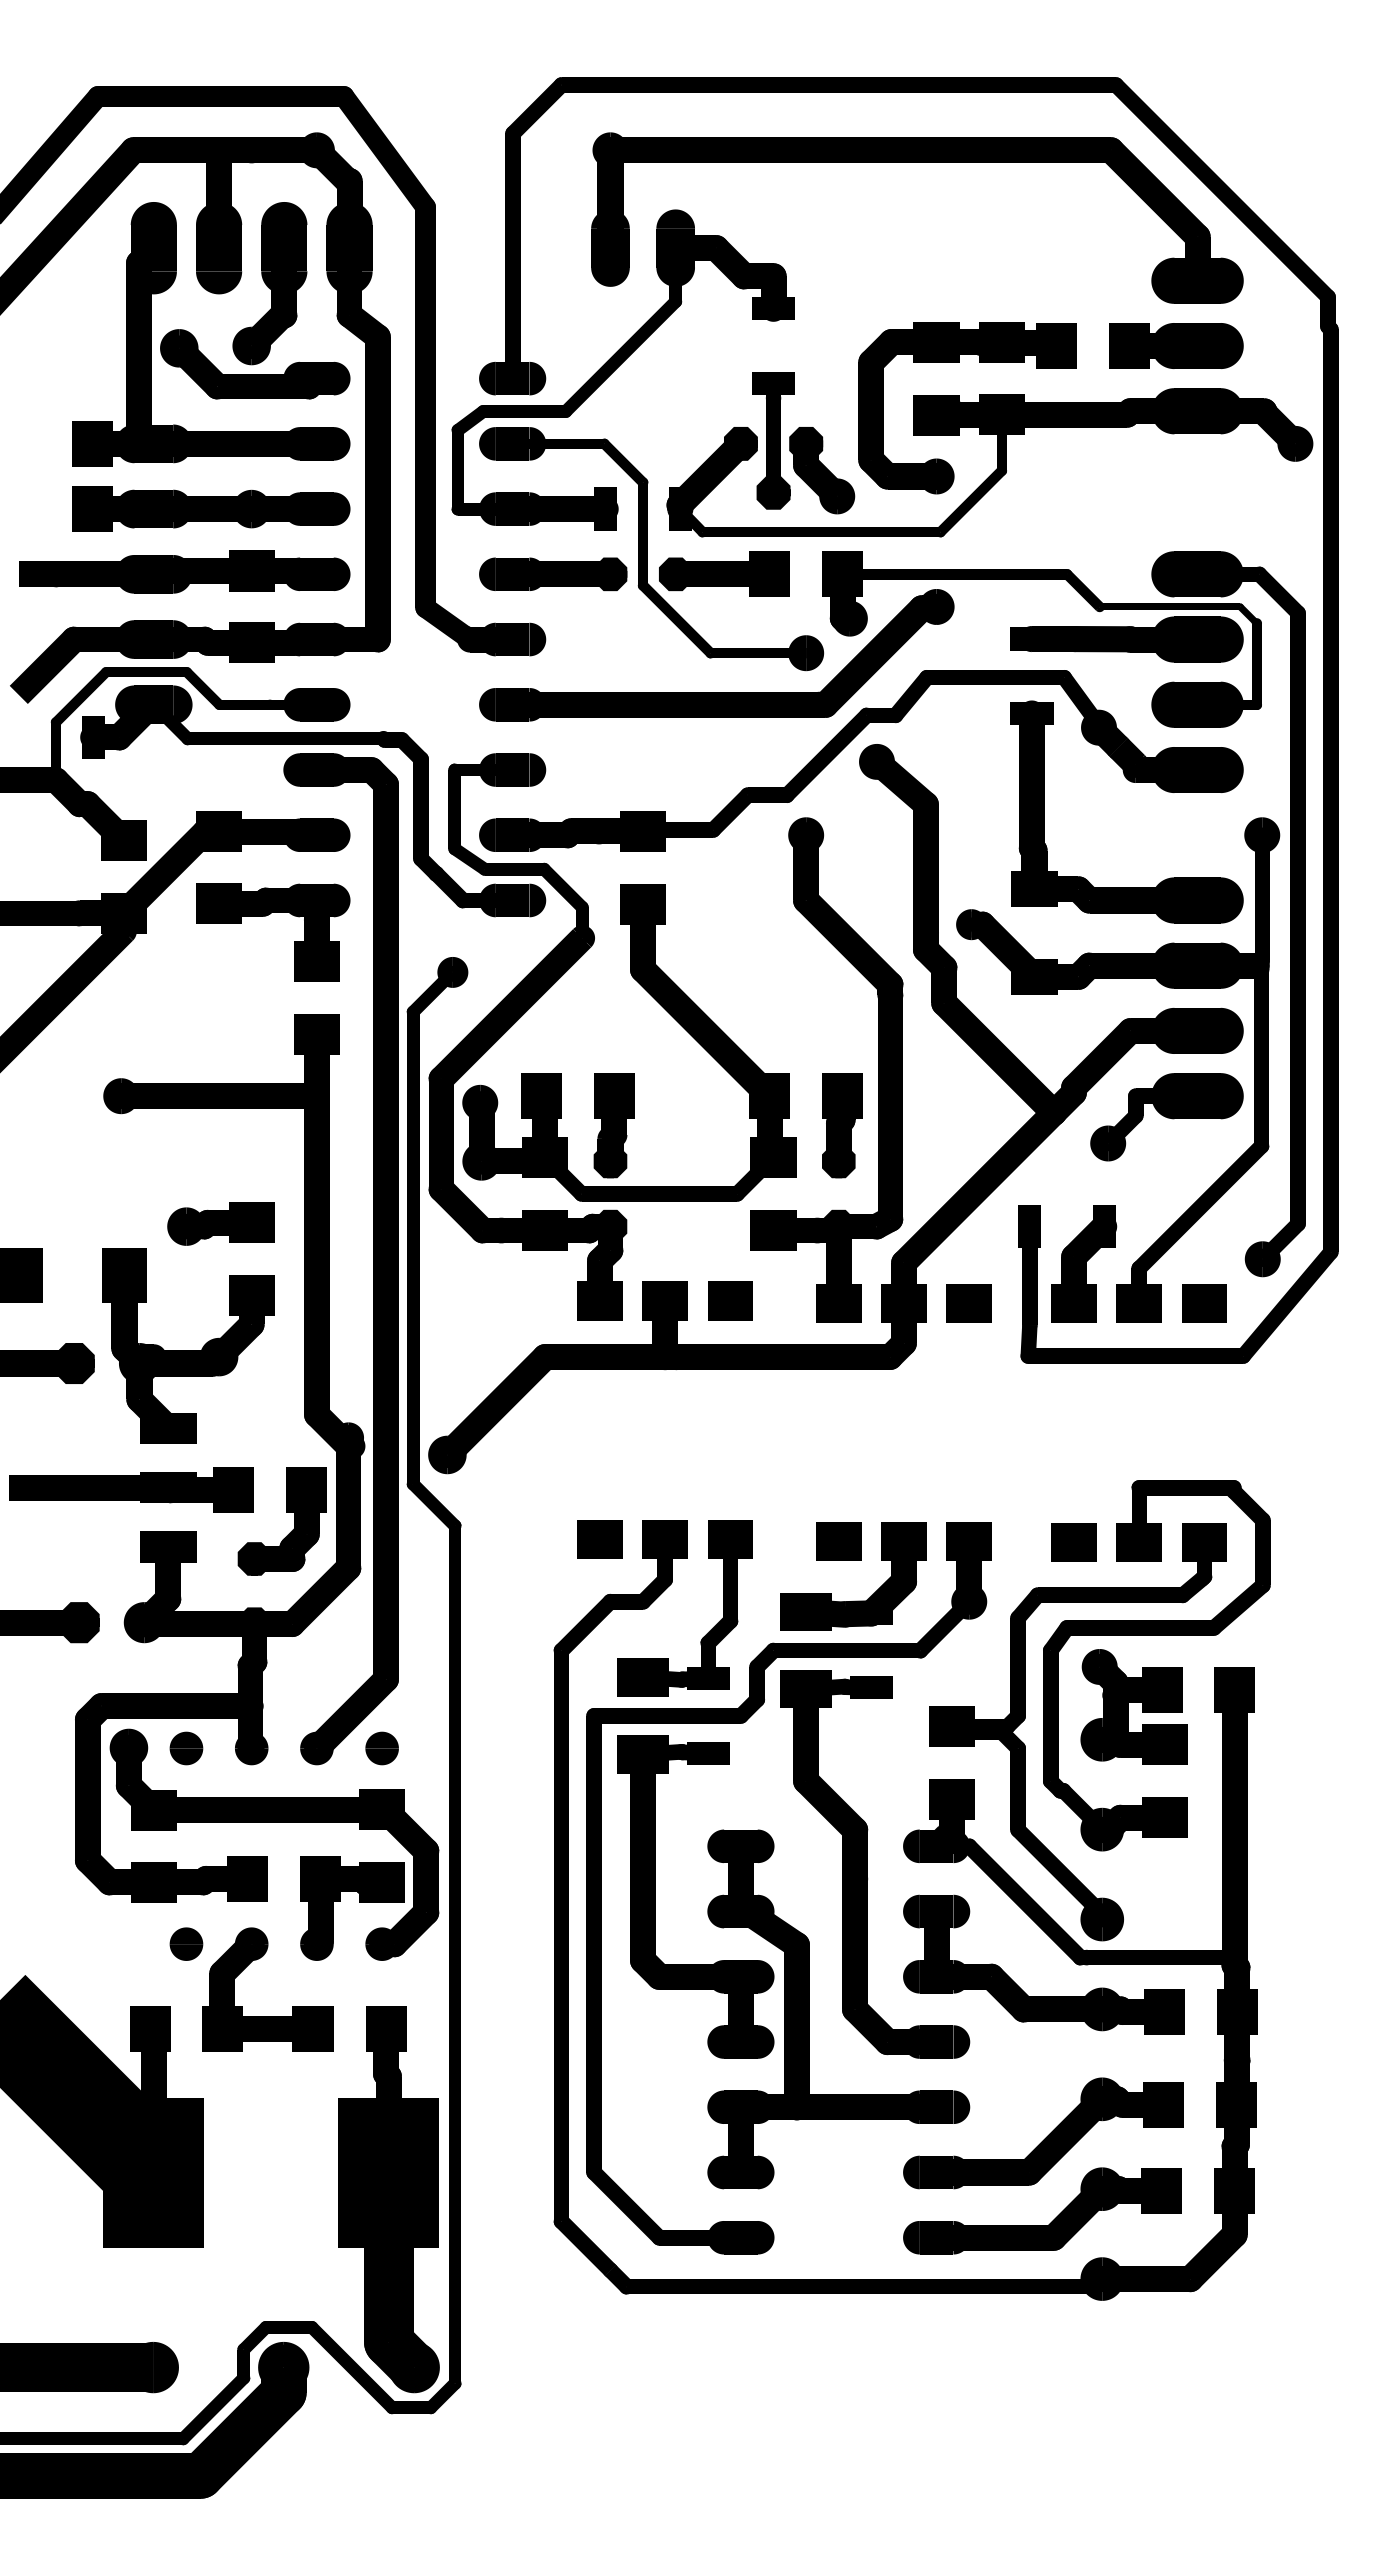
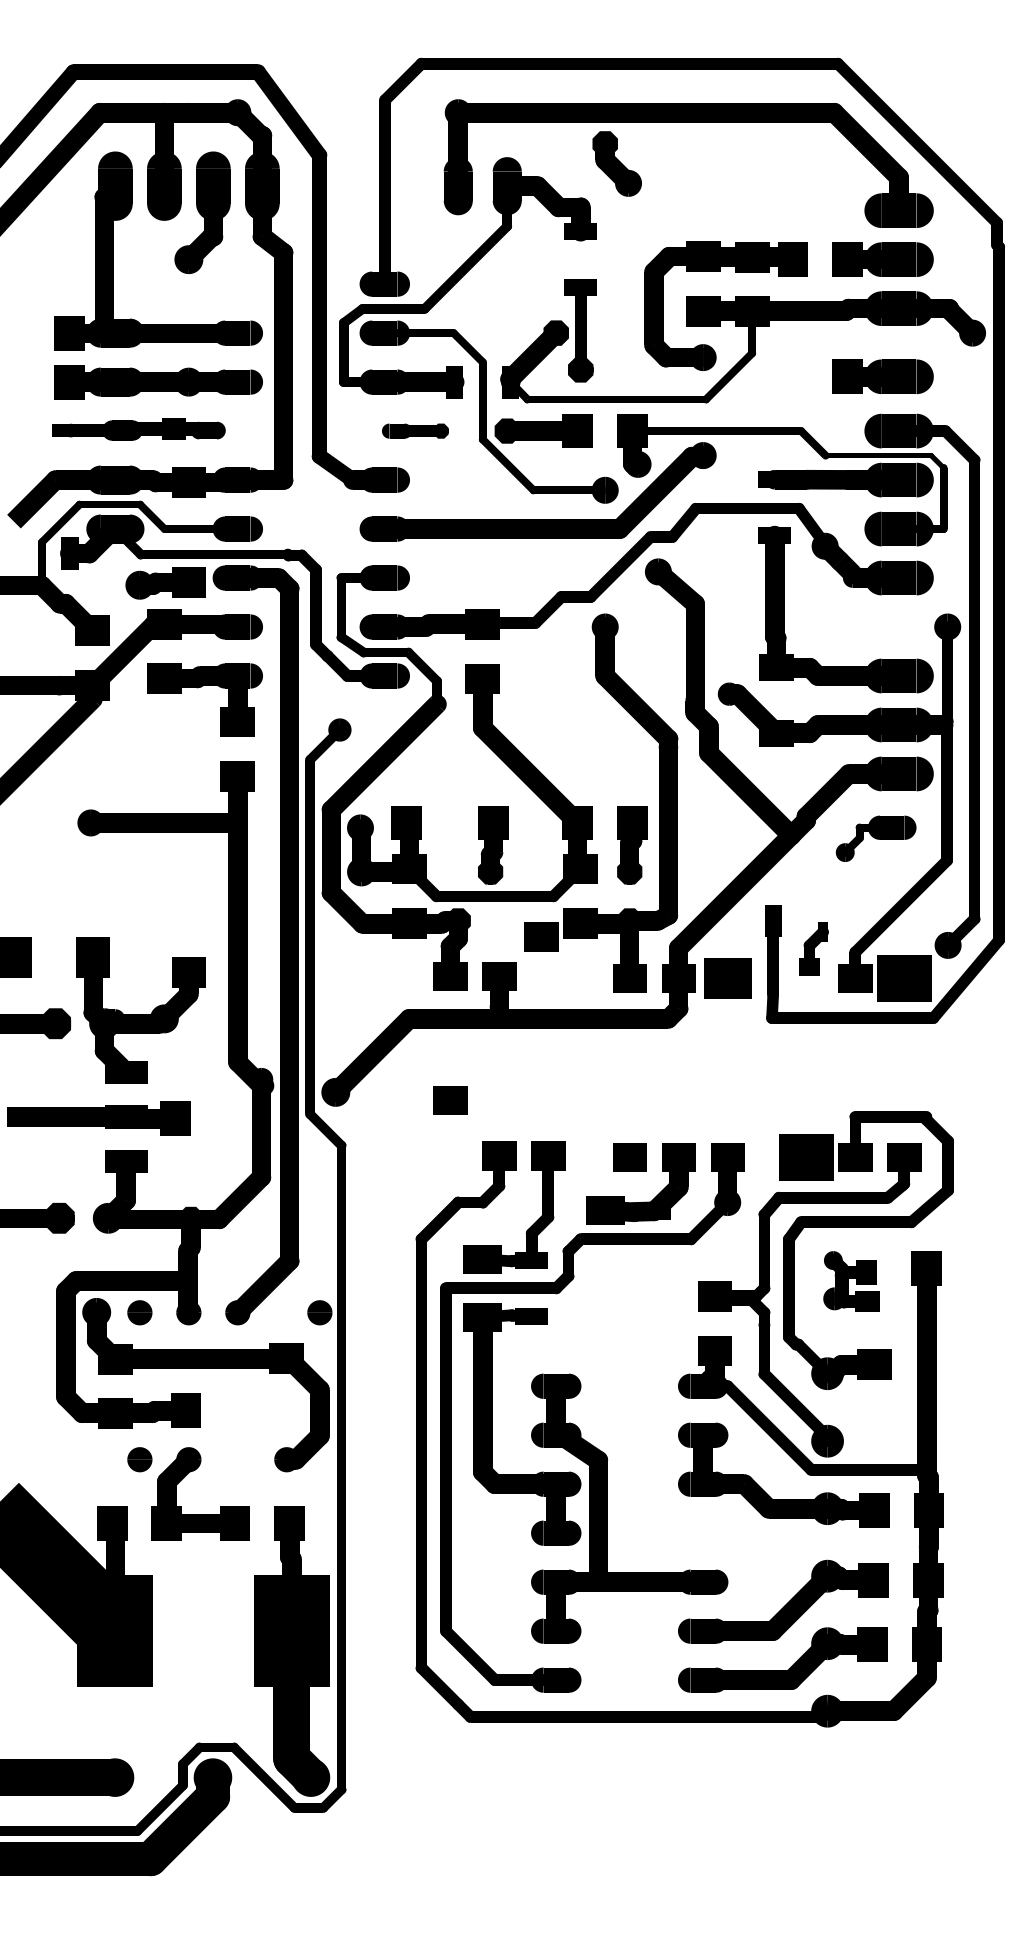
part: (255, 374) -> (191, 281), removed
part: (822, 470) -> (617, 163), moved
part: (1176, 501) -> (883, 376), added
part: (184, 571) -> (138, 428), size x0.7
part: (553, 574) -> (415, 431), size x0.6
part: (1166, 1117) -> (875, 838), size x0.7
part: (613, 1125) -> (492, 844), moved
part: (220, 1223) -> (165, 582), moved
part: (1084, 1263) -> (814, 948), size x0.6
part: (730, 1300) -> (541, 936), moved
part: (968, 1303) -> (727, 978), size x1.4
part: (1204, 1303) -> (904, 978), size x1.6
part: (286, 1512) -> (215, 1135), removed
part: (599, 1539) -> (450, 1100), moved
part: (1073, 1542) -> (805, 1158), size x1.6
part: (1133, 1706) -> (851, 1281), size x0.7
part: (381, 1748) -> (319, 1312), moved
part: (867, 1864) -> (651, 1399), removed
part: (359, 1902) -> (269, 1428), removed

